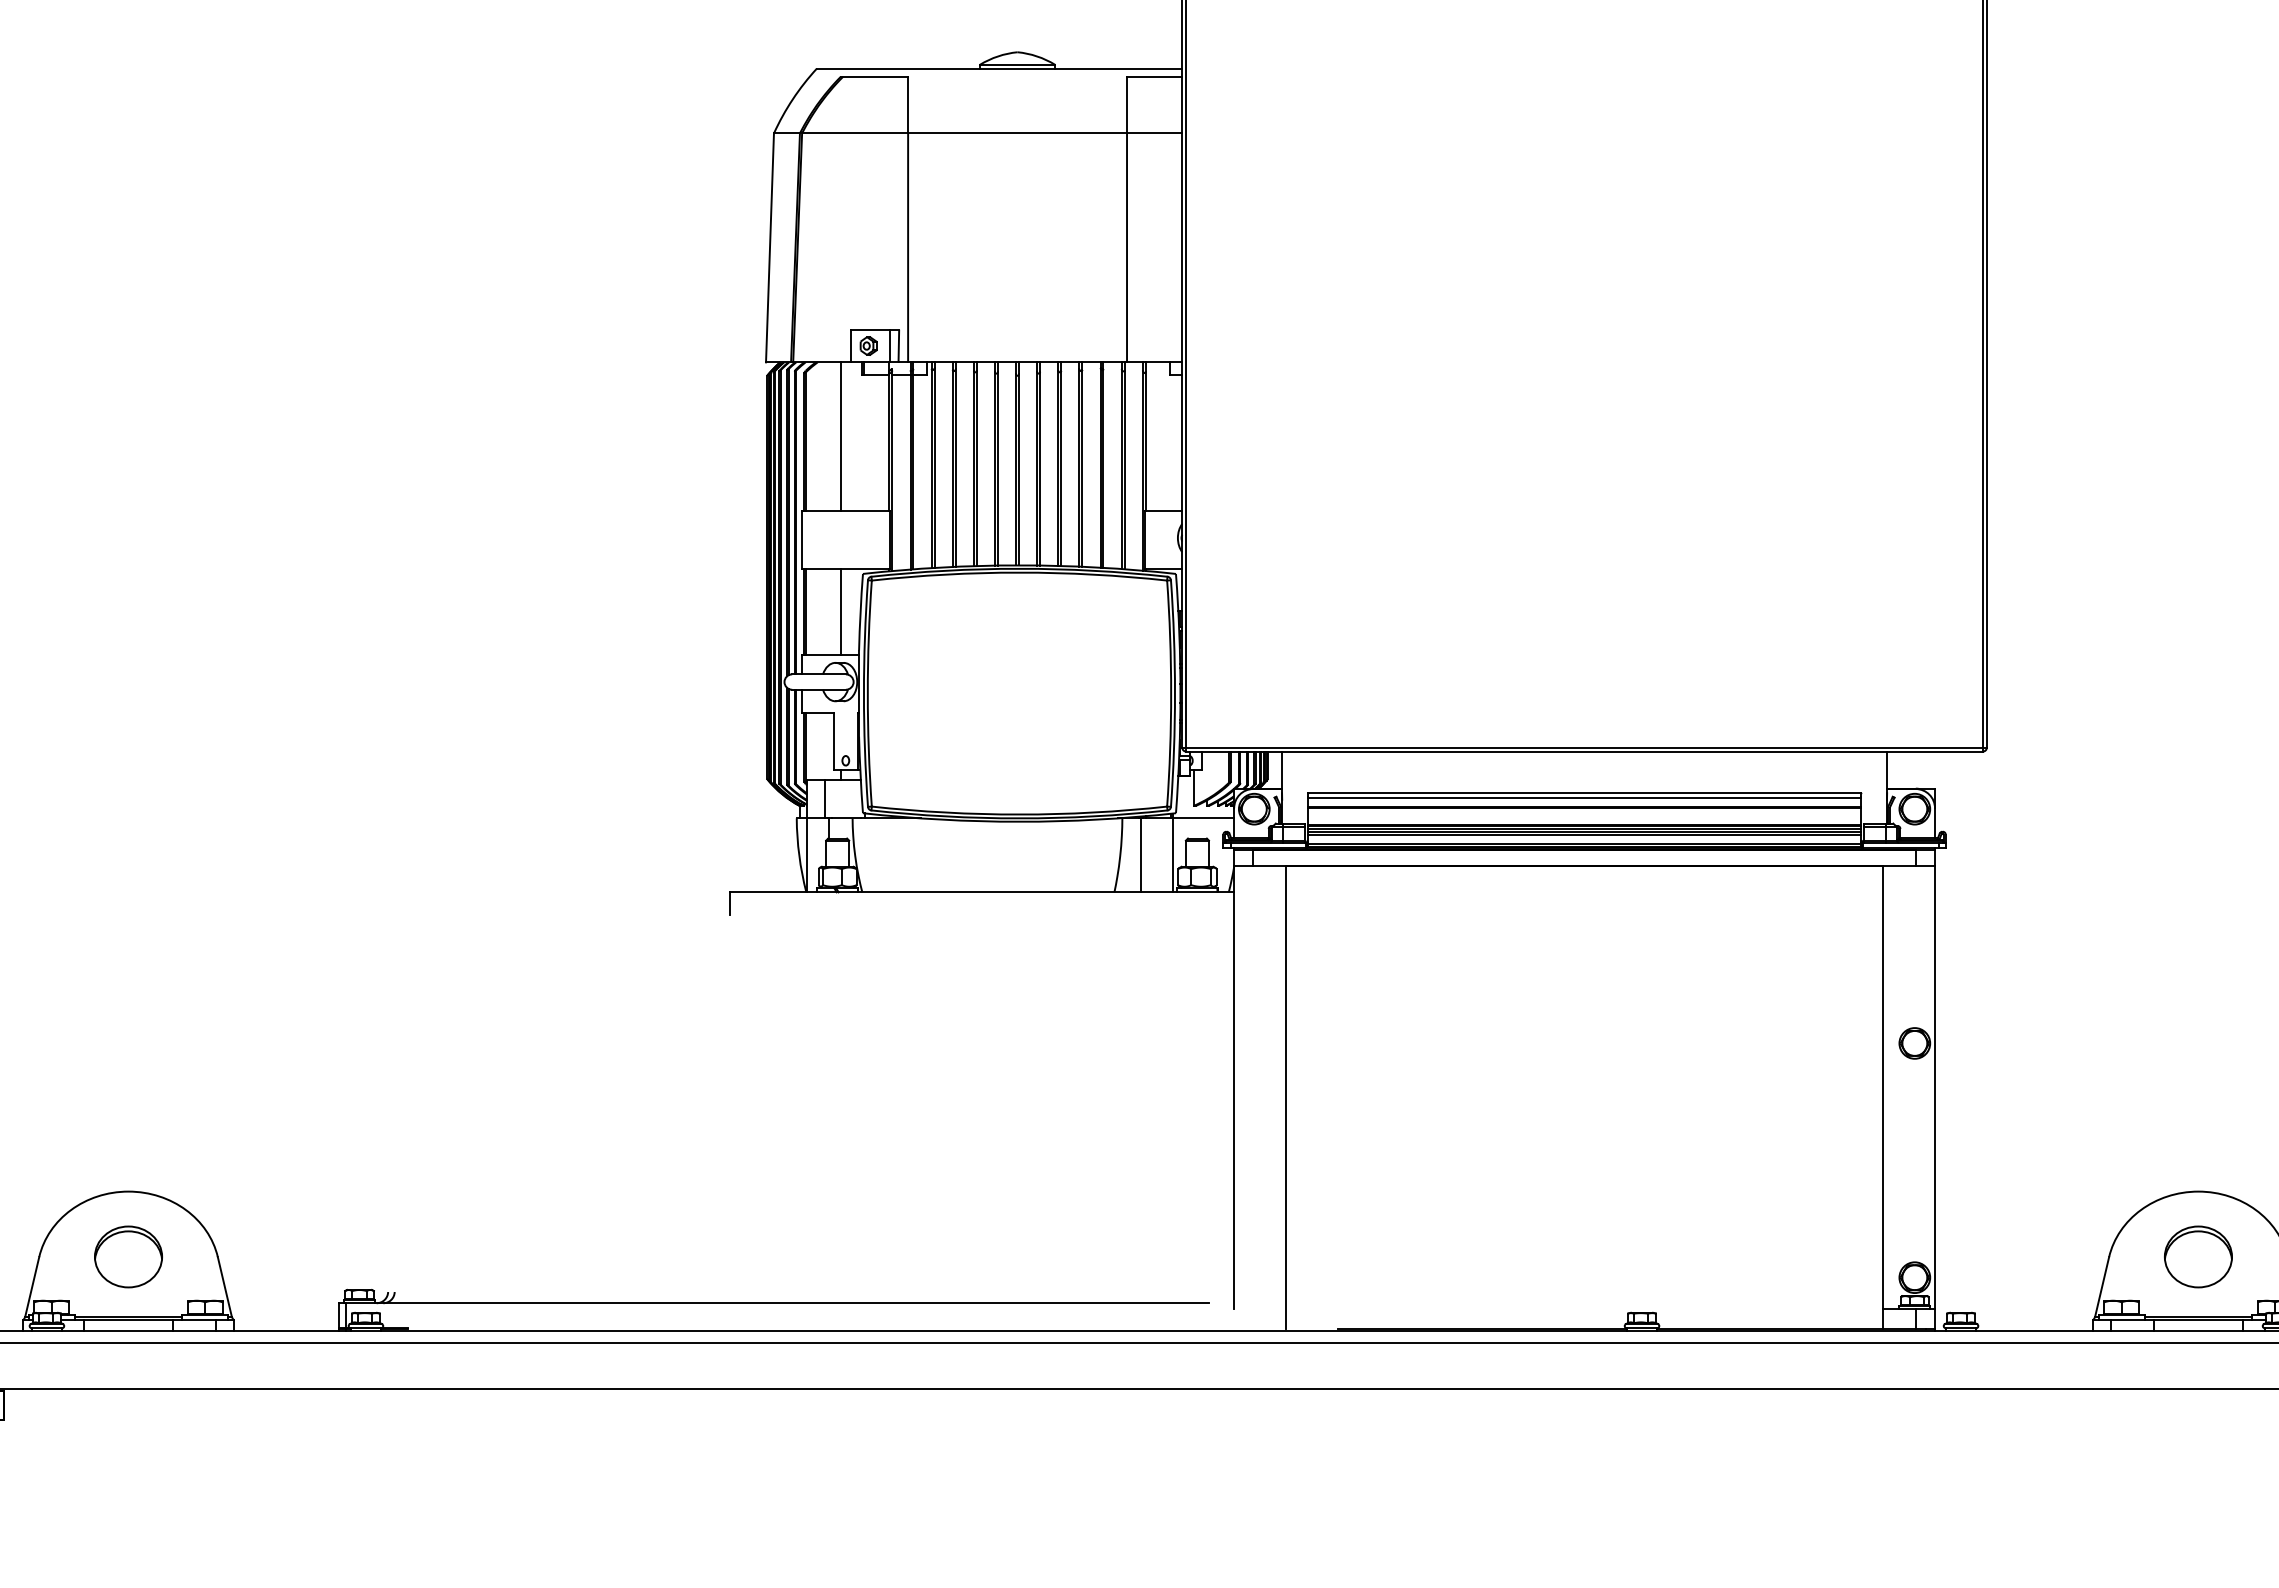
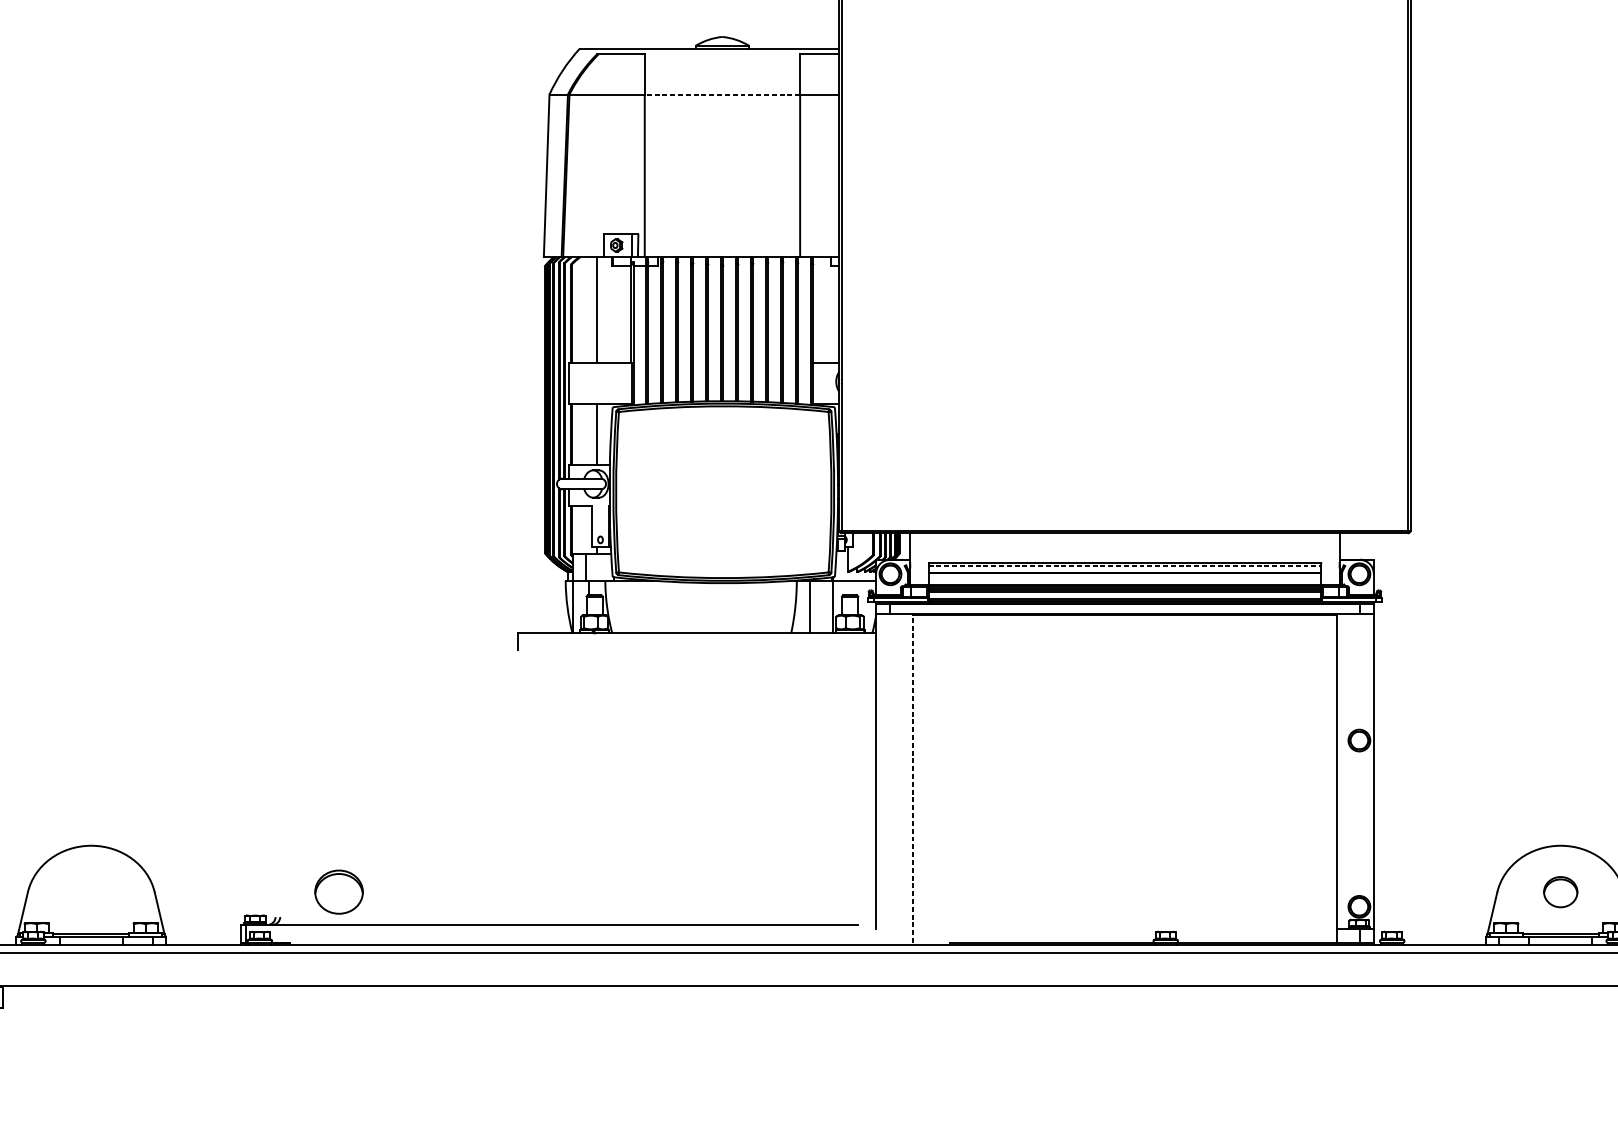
line: (1017, 133) -> (722, 94), solid -> dashed
line: (1585, 797) -> (1125, 565), solid -> dashed
line: (1286, 1096) -> (913, 778), solid -> dashed
part: (128, 1256) -> (339, 891), moved
part: (2198, 1256) -> (1560, 891), size x0.7

